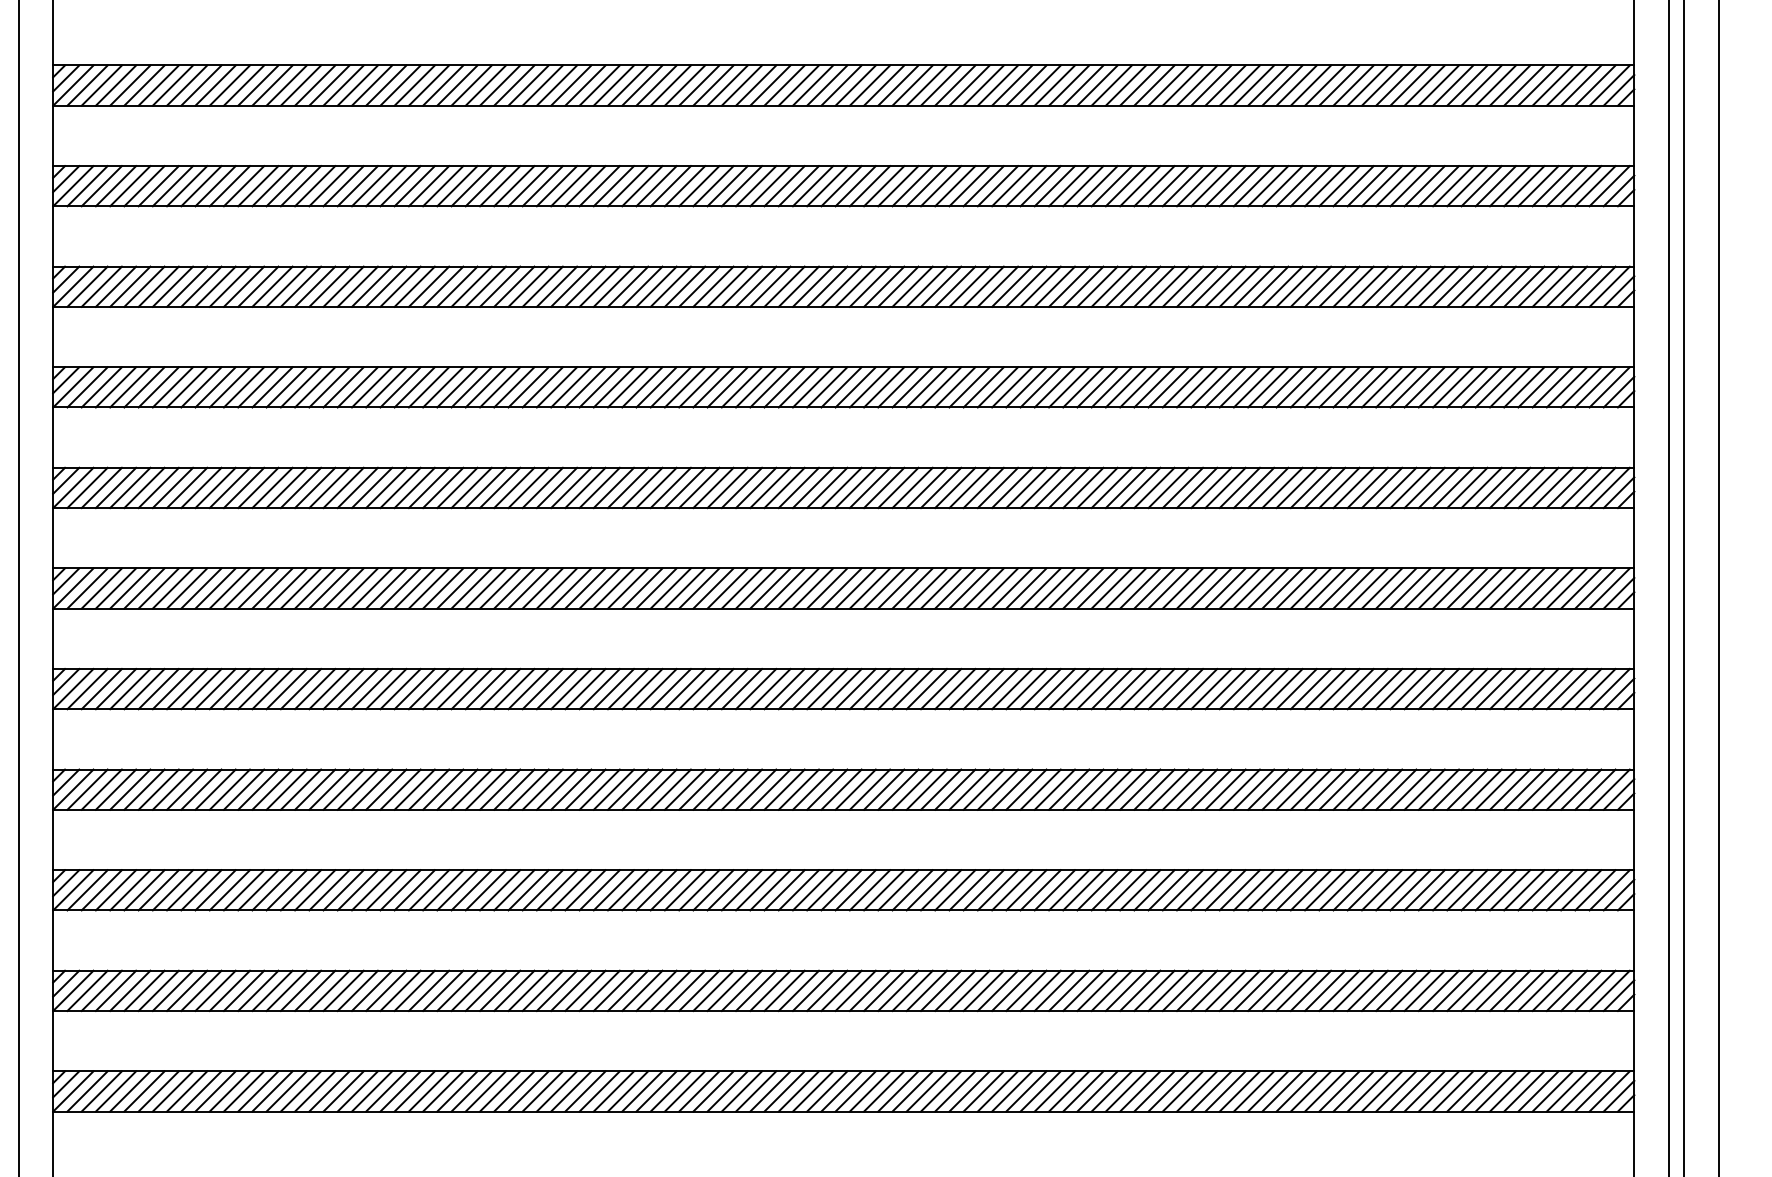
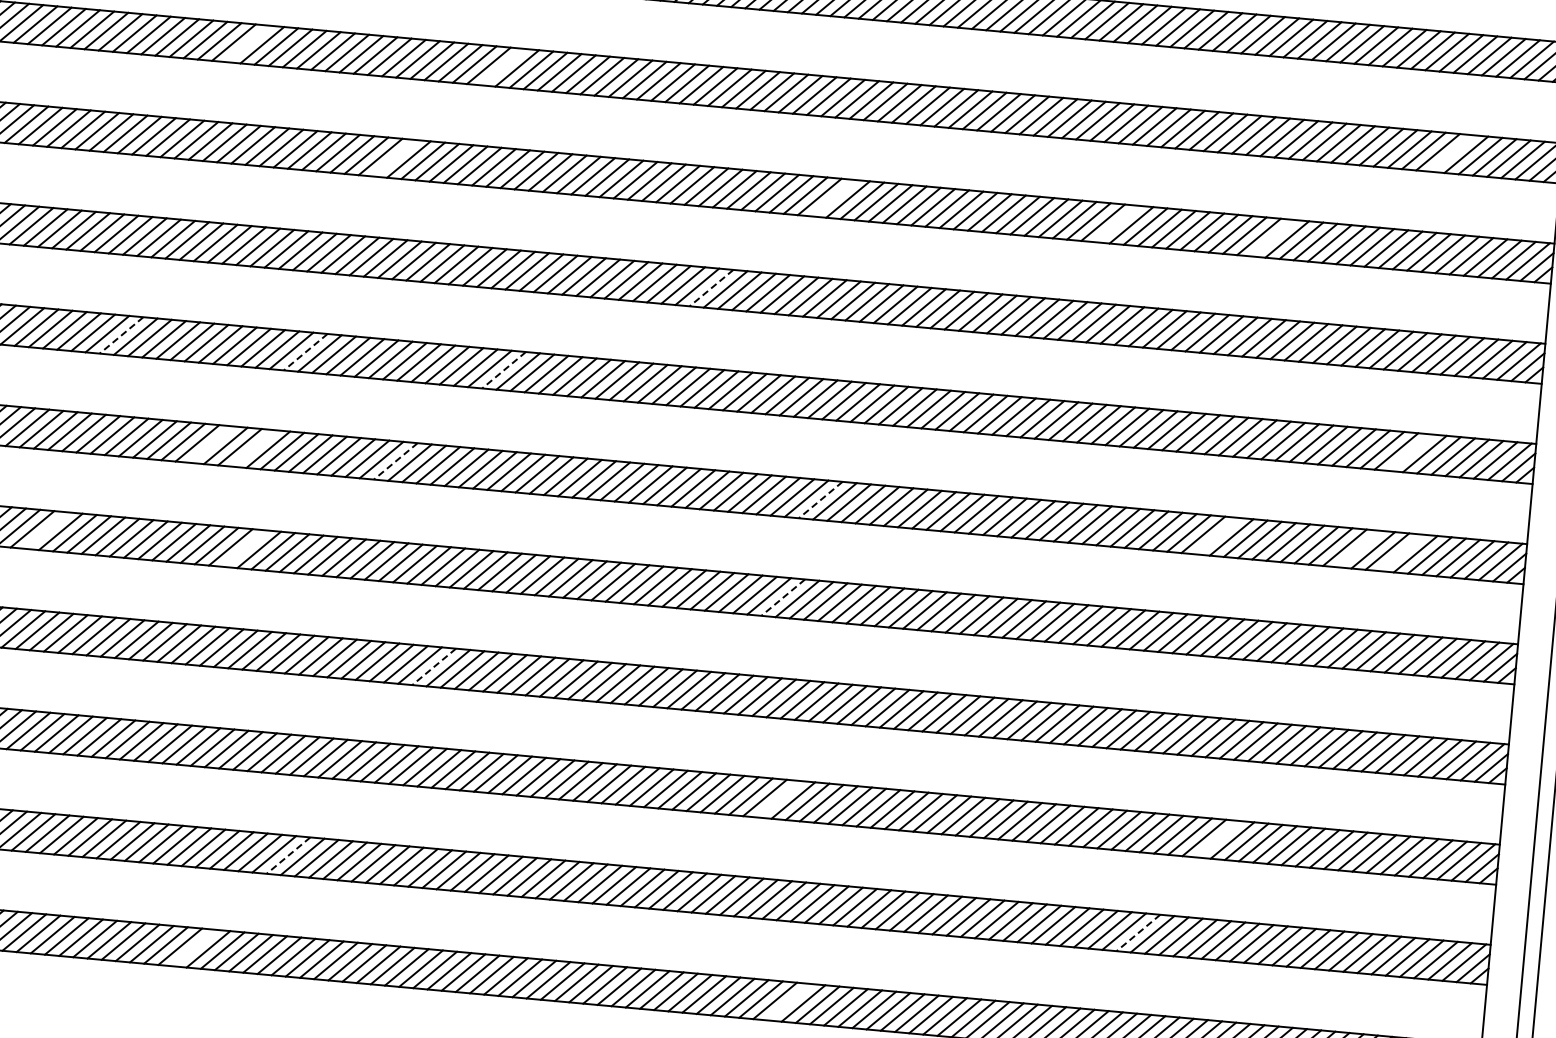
line: (315, 186) -> (248, 44), removed
line: (571, 186) -> (503, 67), removed
line: (1524, 186) -> (1452, 153), removed
line: (471, 286) -> (394, 158), removed
line: (912, 286) -> (833, 197), removed
line: (1196, 286) -> (1116, 223), removed
line: (1353, 286) -> (1273, 237), removed
line: (798, 387) -> (711, 288), solid -> dashed
line: (1510, 487) -> (1411, 452), removed
line: (215, 488) -> (121, 335), solid -> dashed
line: (400, 488) -> (305, 352), solid -> dashed
line: (599, 488) -> (503, 370), solid -> dashed
line: (315, 588) -> (211, 444), removed
line: (357, 588) -> (253, 448), removed
line: (499, 588) -> (395, 461), solid -> dashed
line: (926, 588) -> (820, 500), solid -> dashed
line: (1325, 588) -> (1217, 536), removed
line: (1467, 588) -> (1359, 549), removed
line: (1510, 588) -> (1402, 552), removed
line: (158, 688) -> (46, 529), removed
line: (357, 688) -> (244, 548), removed
line: (898, 689) -> (783, 598), solid -> dashed
line: (556, 790) -> (433, 667), solid -> dashed
line: (912, 890) -> (779, 799), removed
line: (1353, 890) -> (1218, 839), removed
line: (428, 991) -> (287, 856), solid -> dashed
line: (1282, 991) -> (1138, 933), solid -> dashed
line: (343, 1091) -> (194, 948), removed
line: (941, 1091) -> (789, 1002), removed

